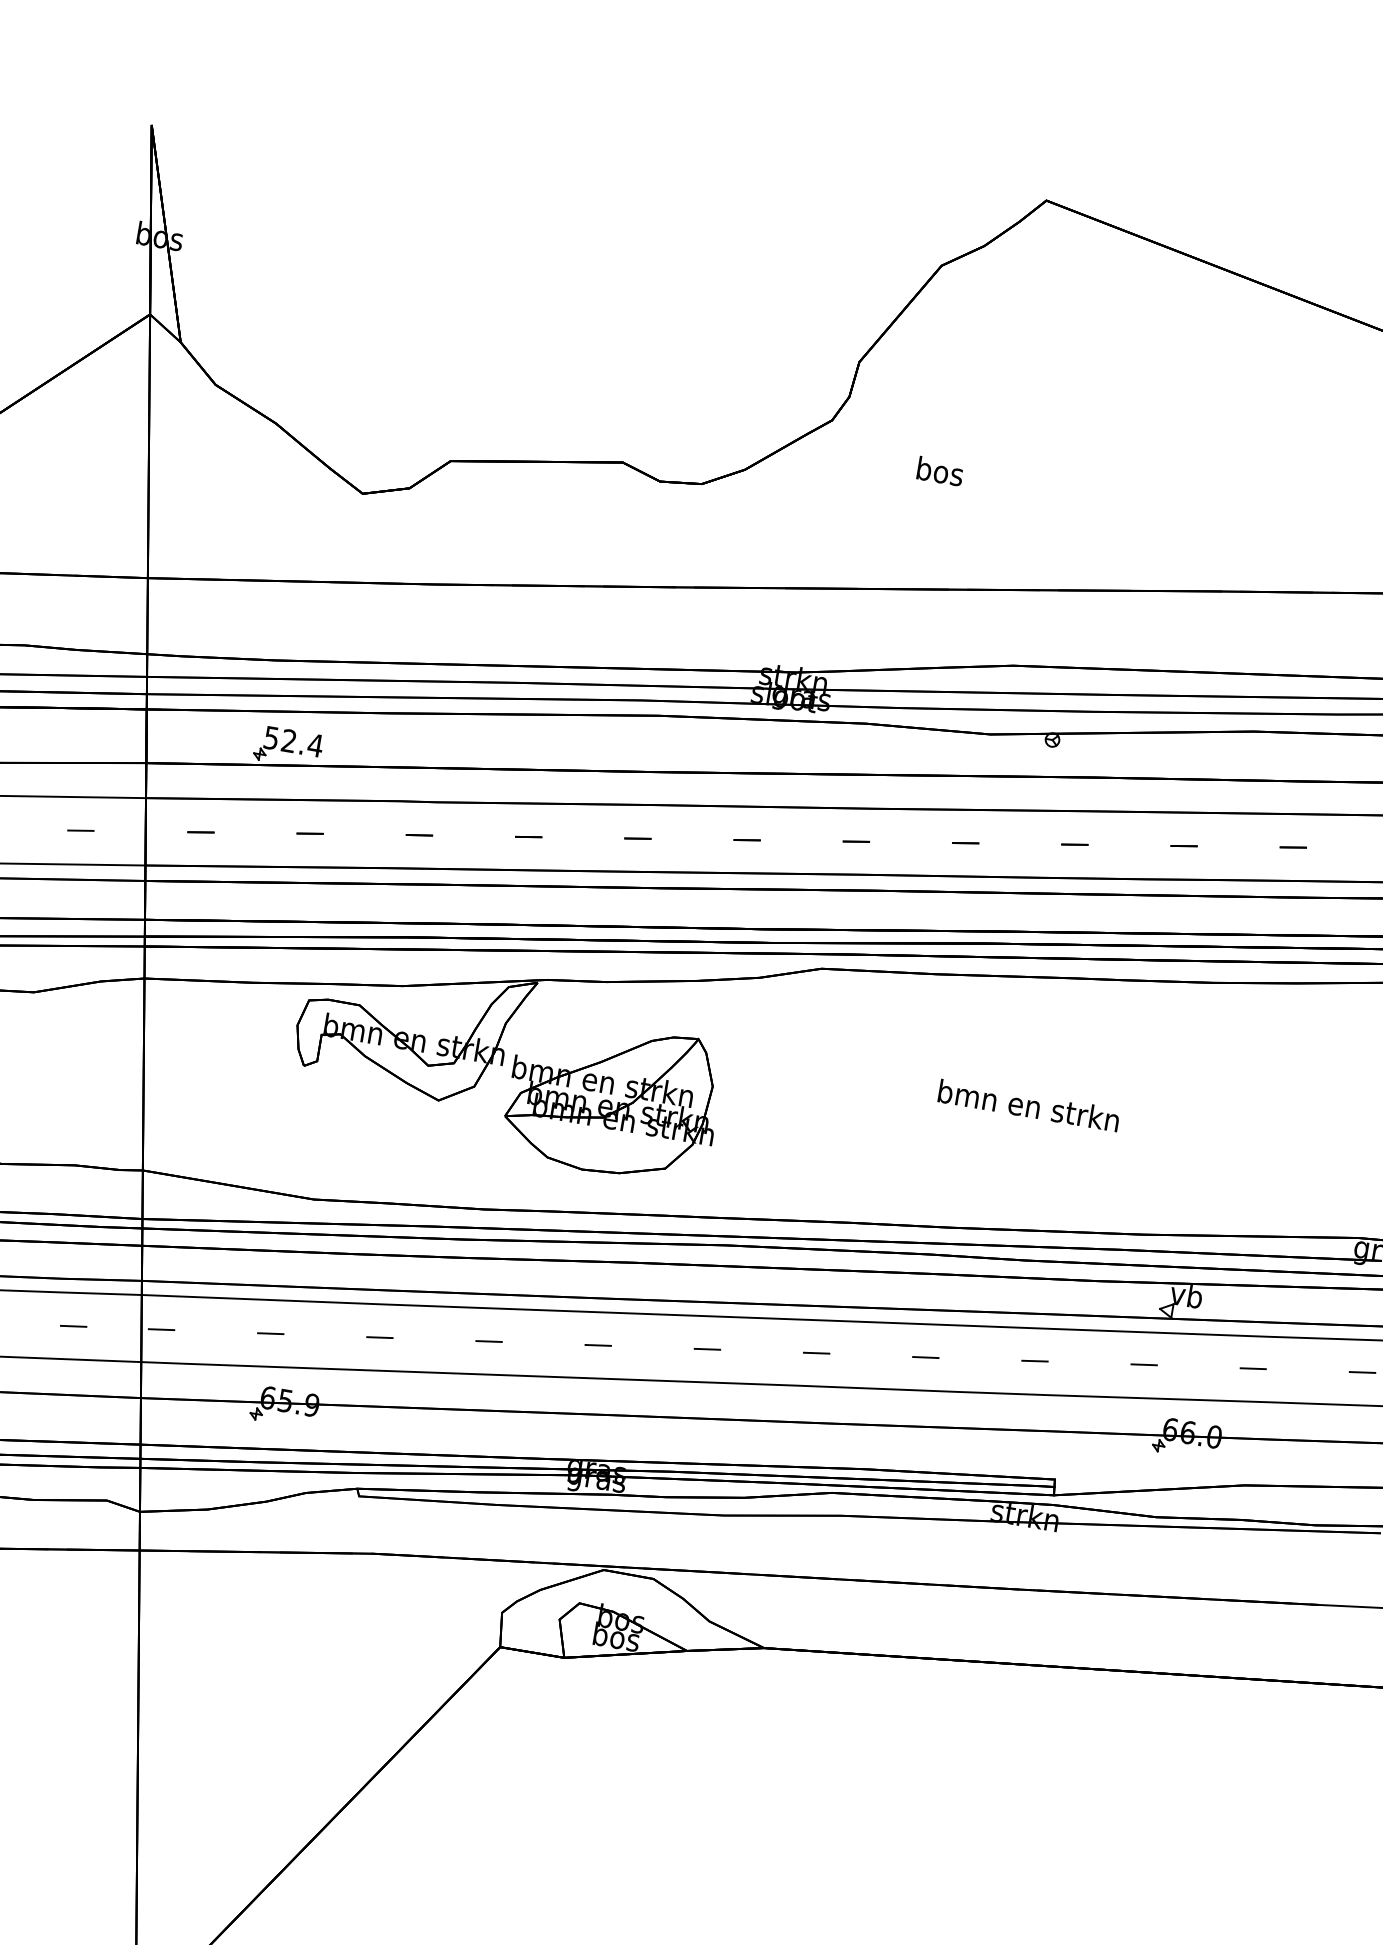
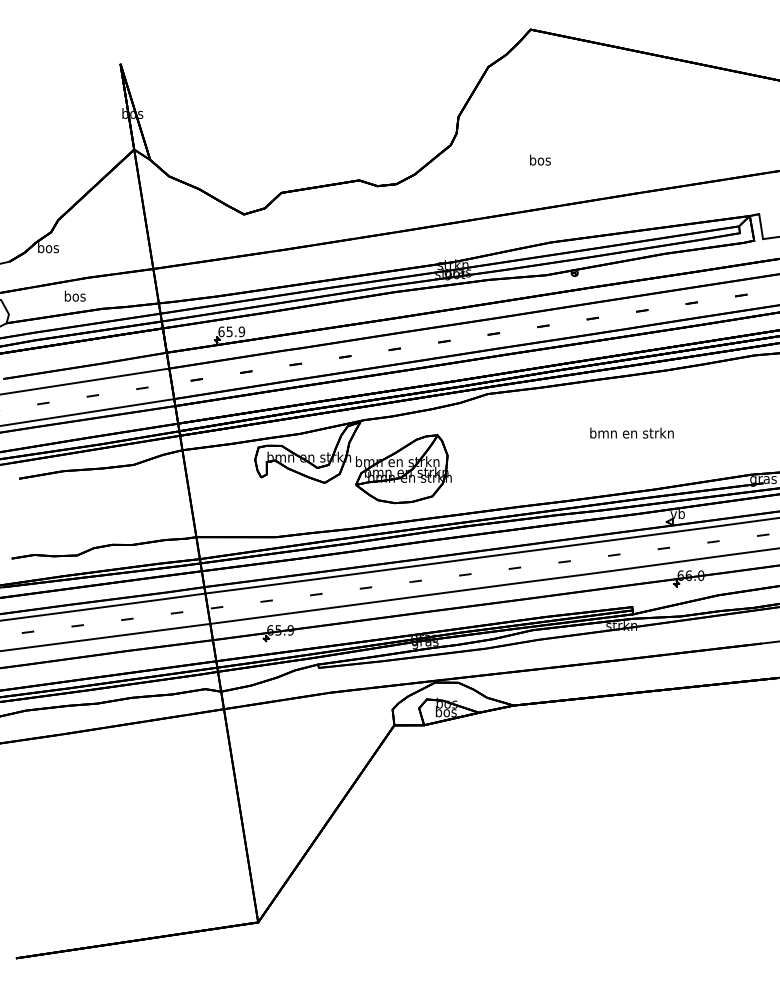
text: (940, 469) -> (540, 159), moved
text: (293, 740) -> (231, 331), 52.4 -> 65.9
text: (1028, 1104) -> (631, 432), moved

